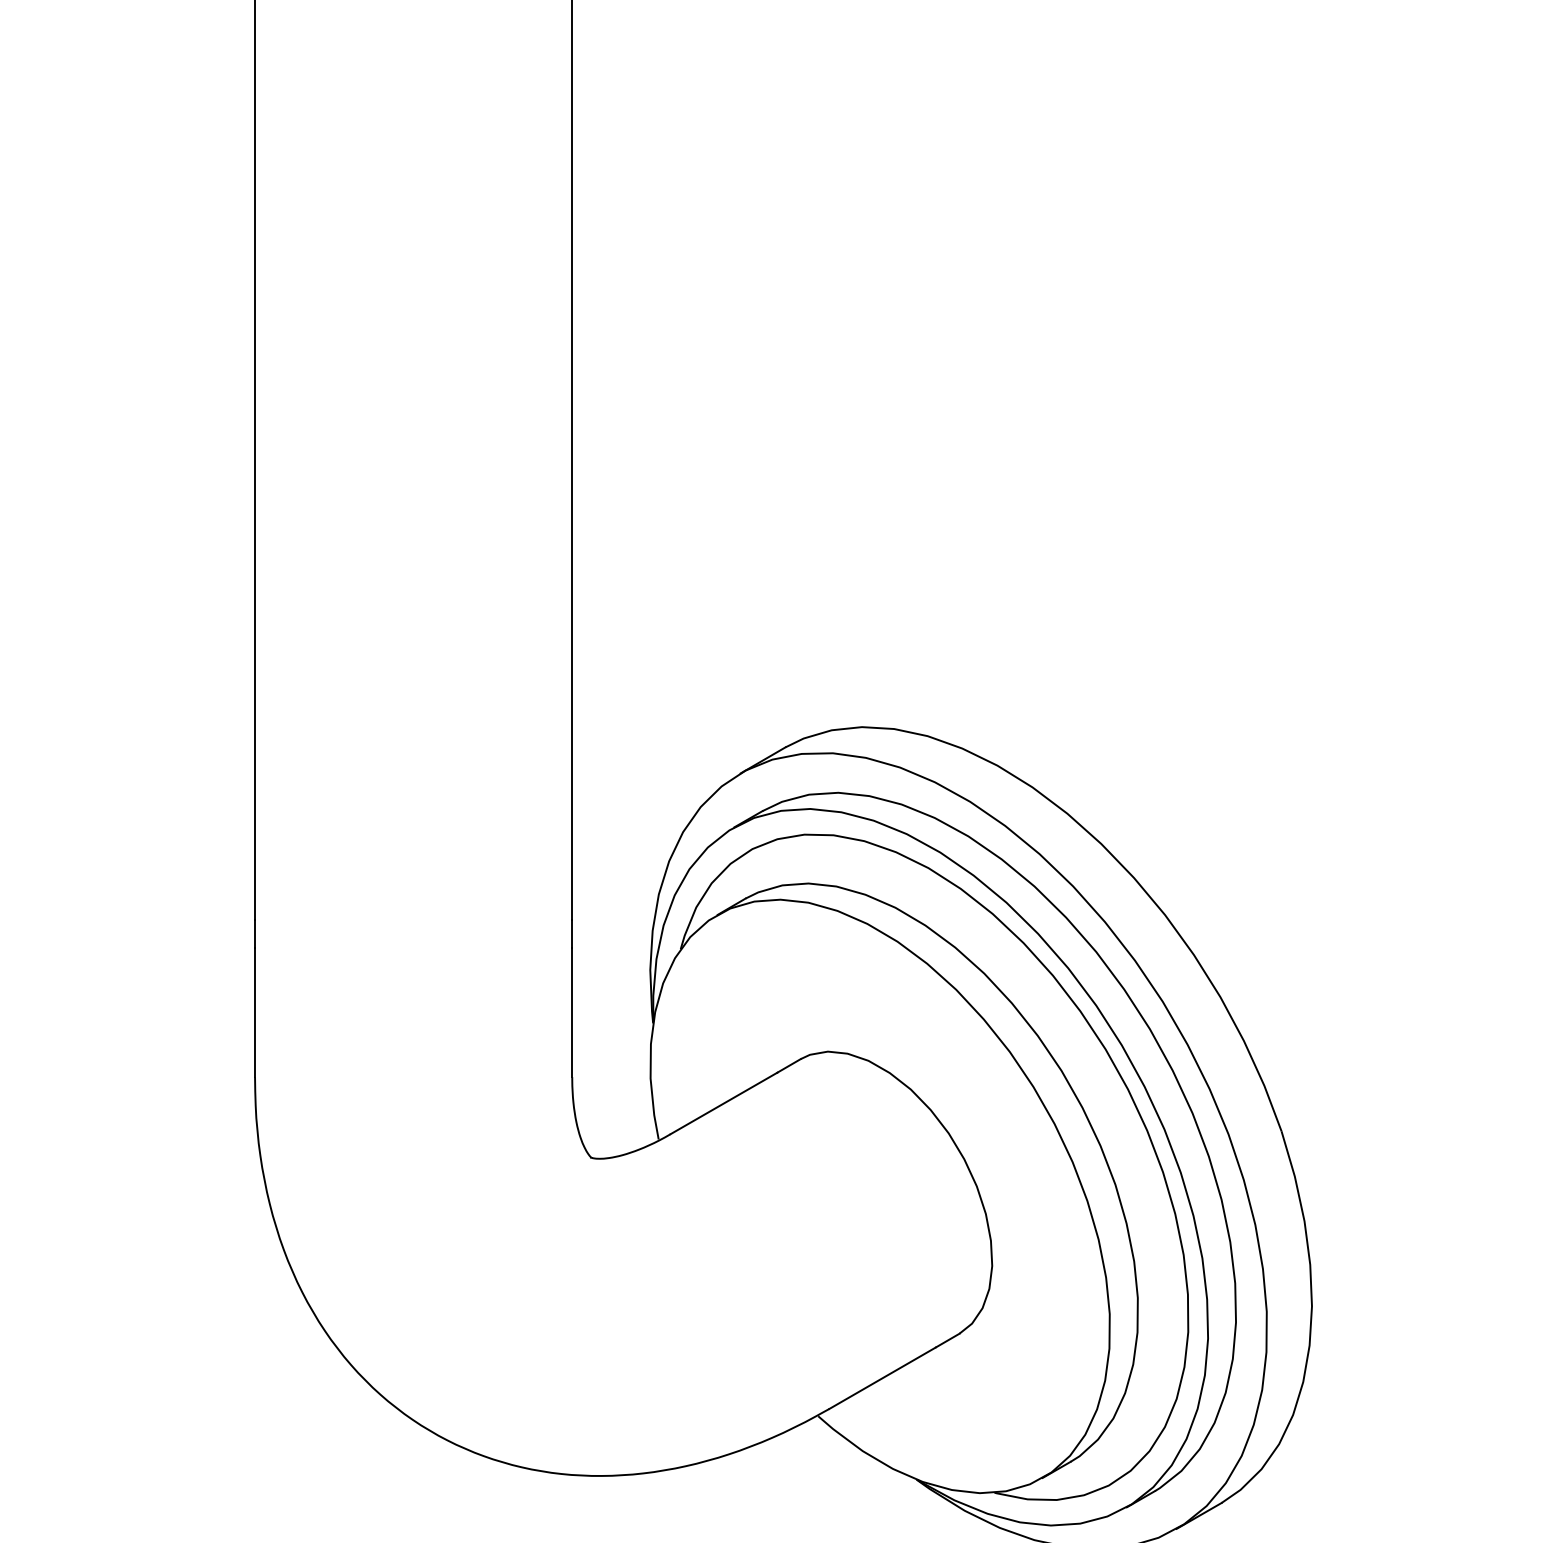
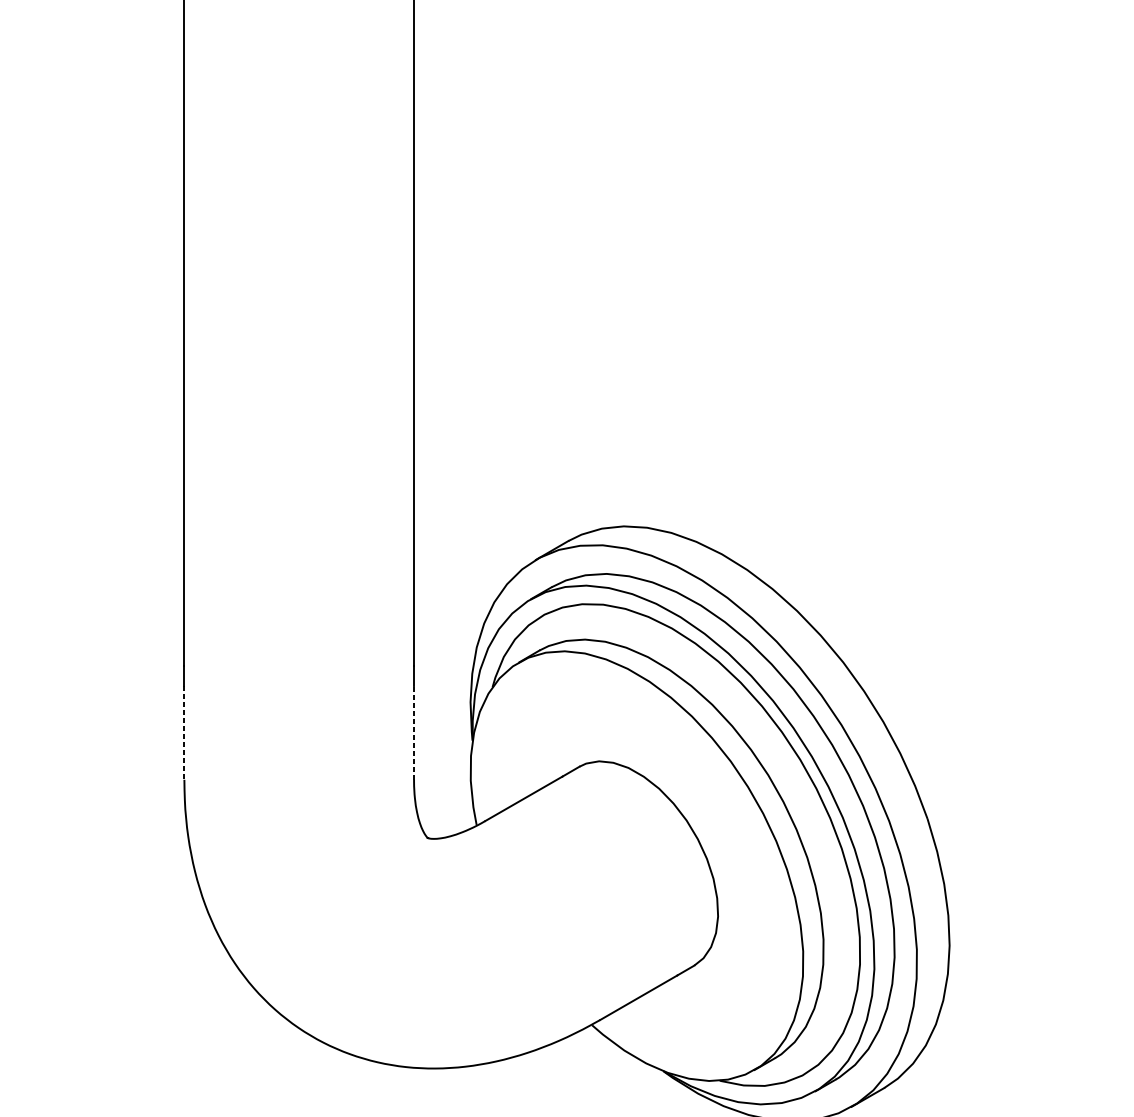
line: (255, 1012) -> (184, 732), solid -> dashed
line: (572, 1012) -> (414, 732), solid -> dashed

